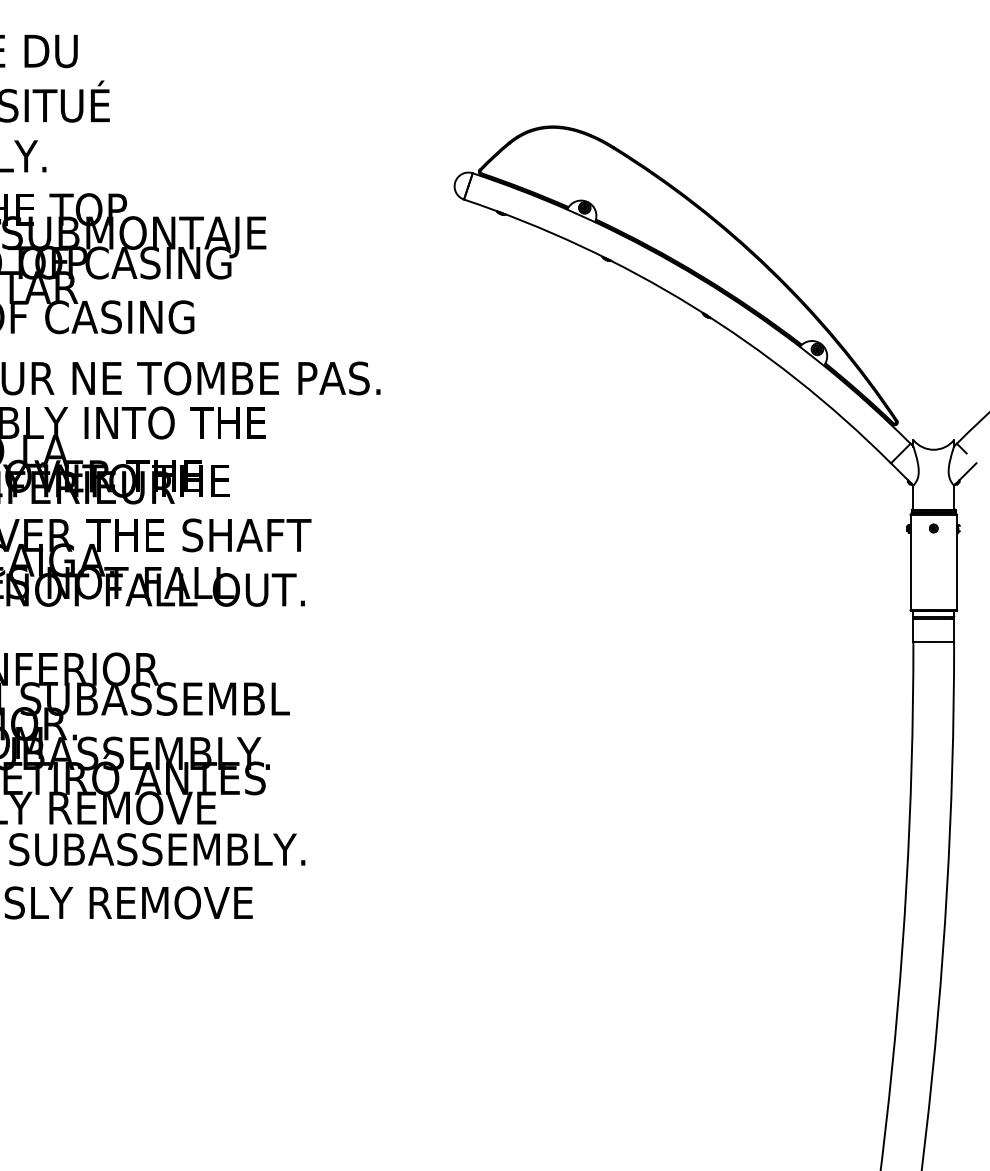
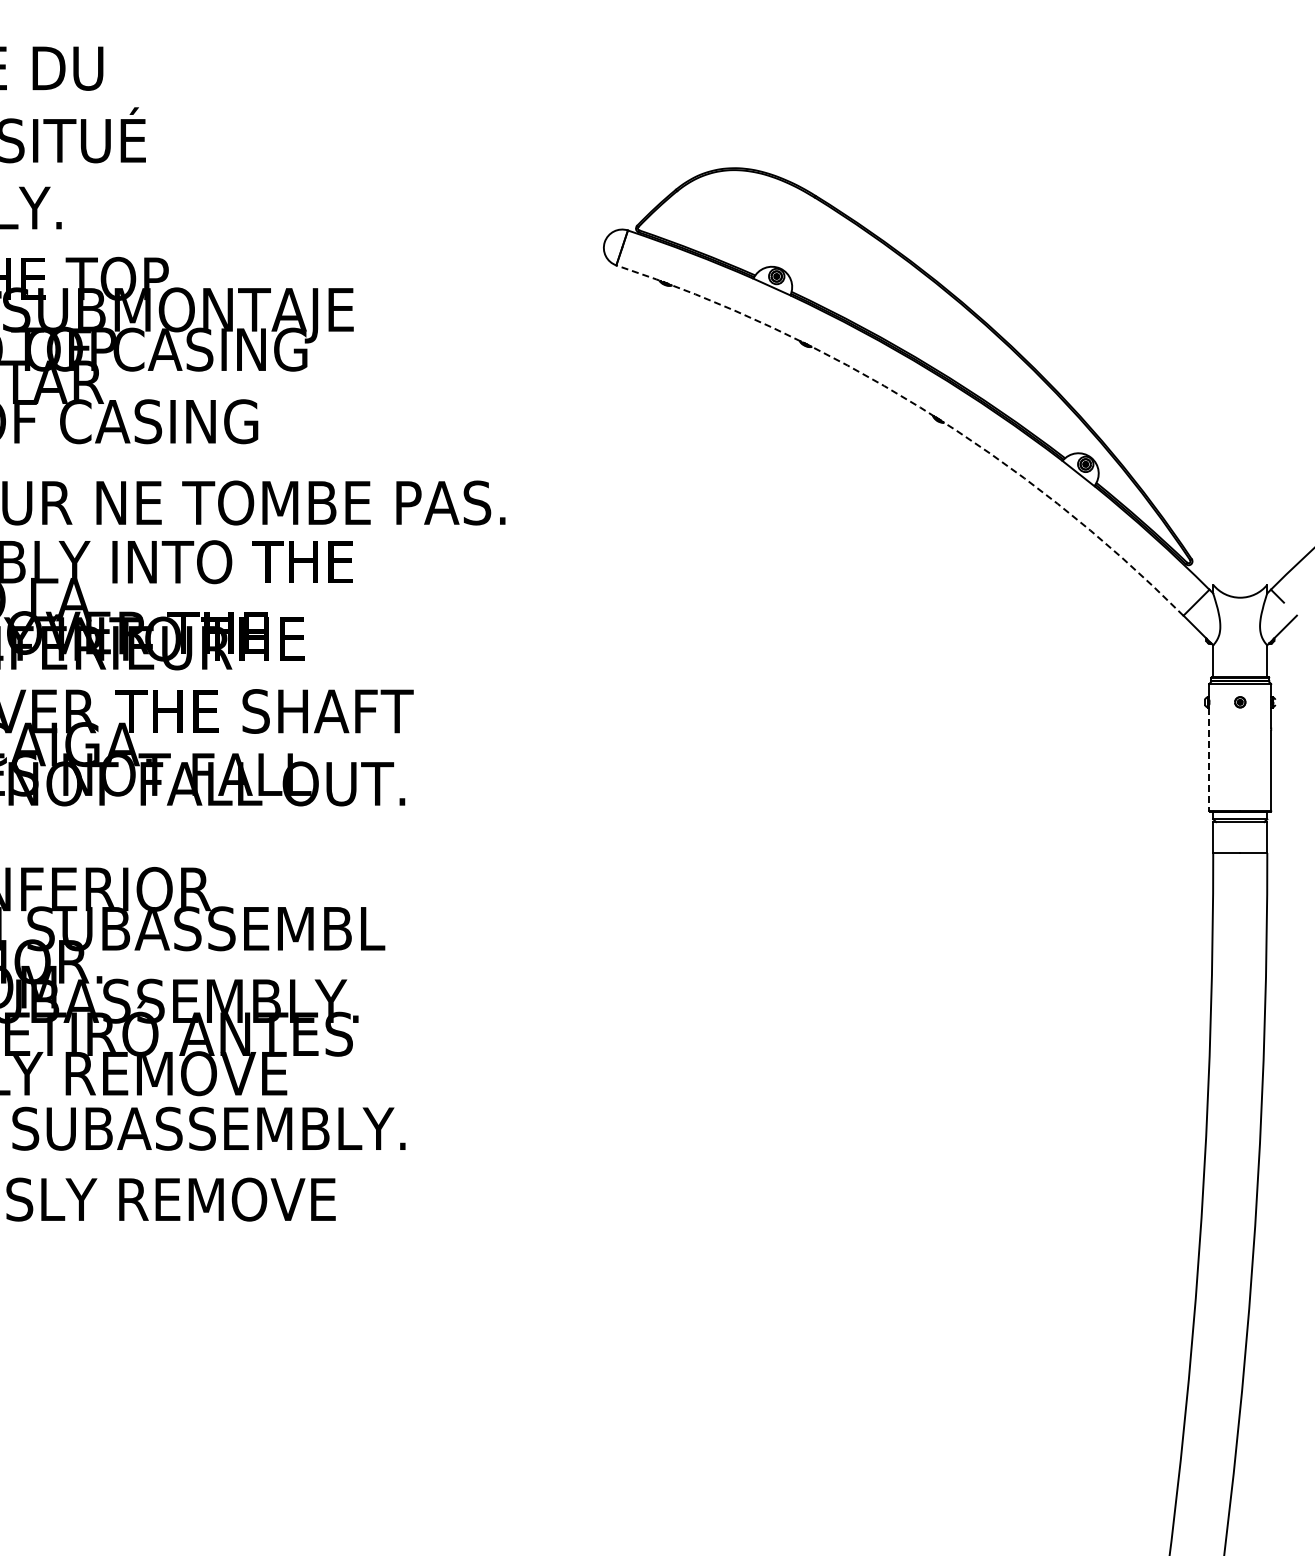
arc: (693, 306) -> (920, 407), solid -> dashed
line: (910, 571) -> (1209, 759), solid -> dashed

